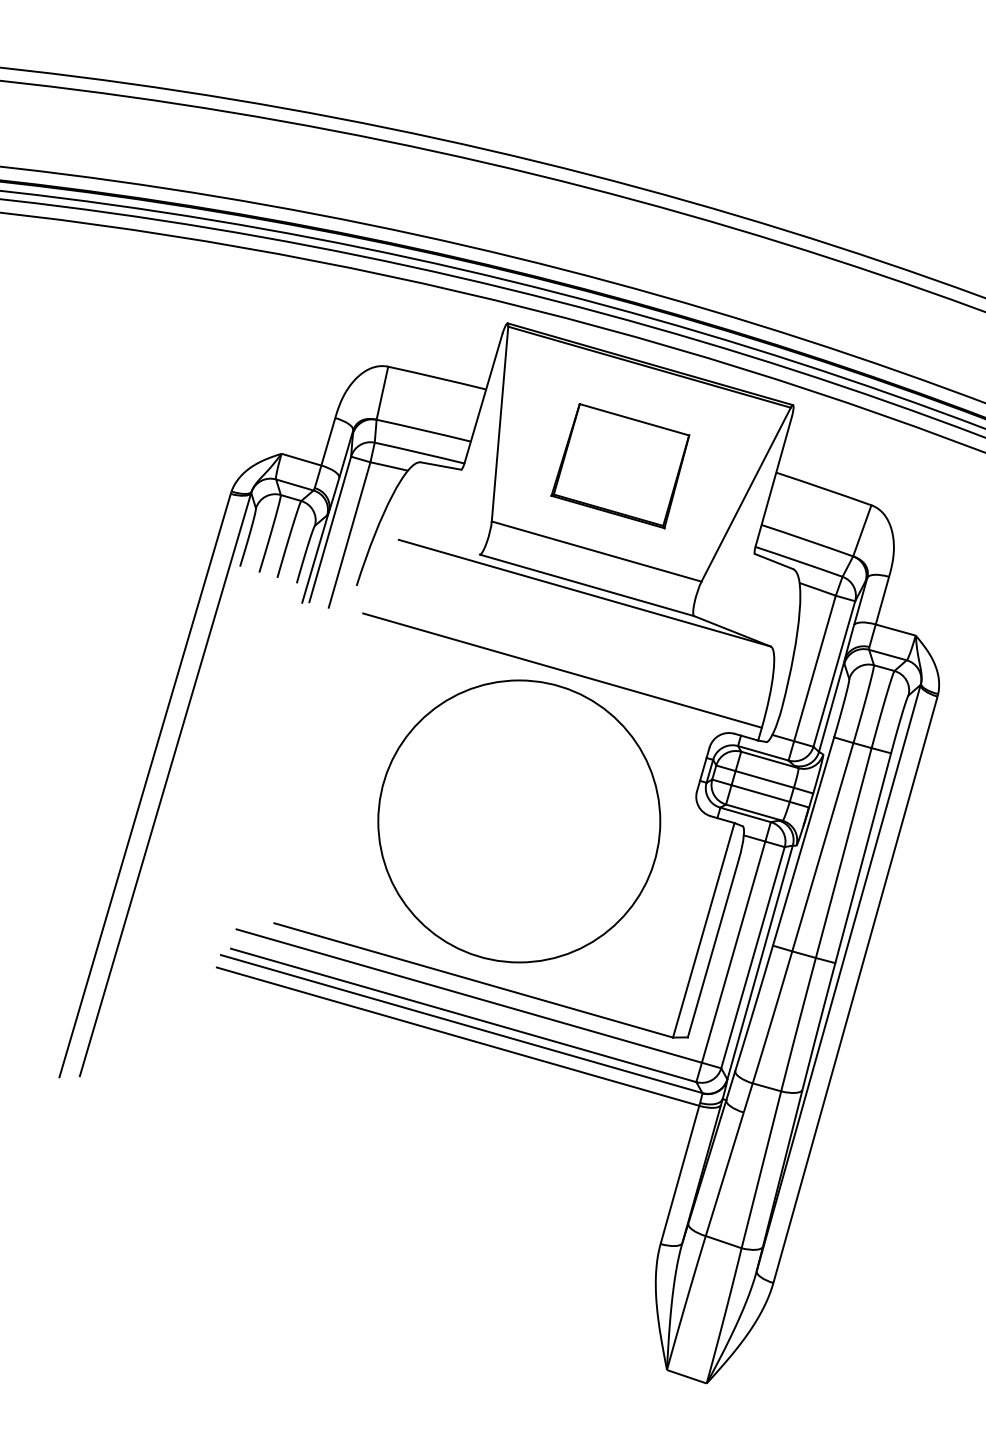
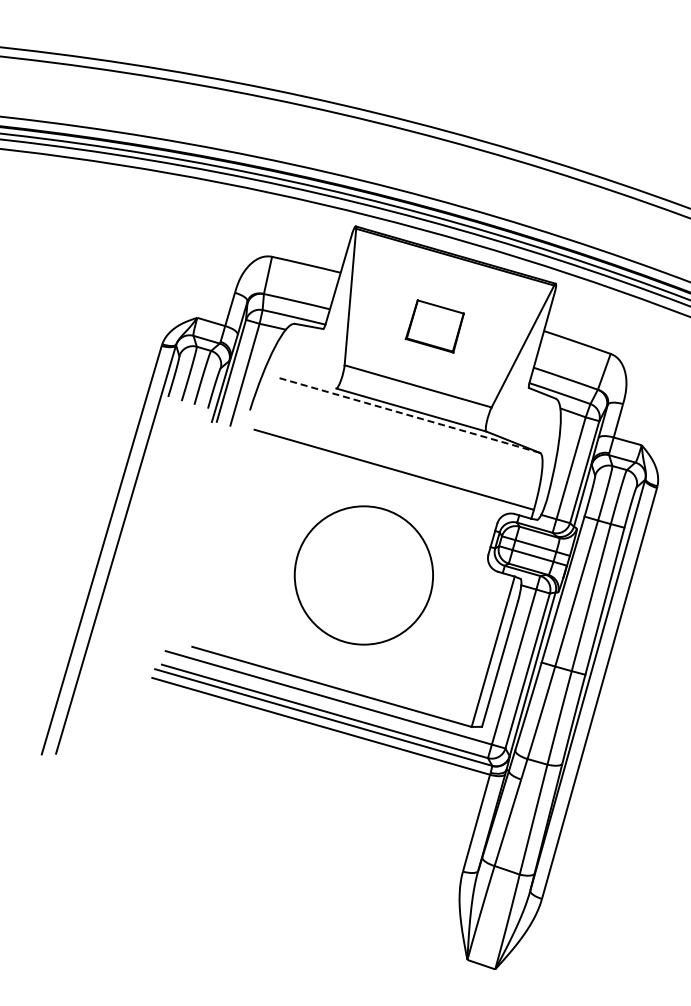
part: (620, 466) -> (434, 326), size x0.6
line: (584, 593) -> (409, 415), solid -> dashed
circle: (518, 821) -> (363, 575), size x0.7

